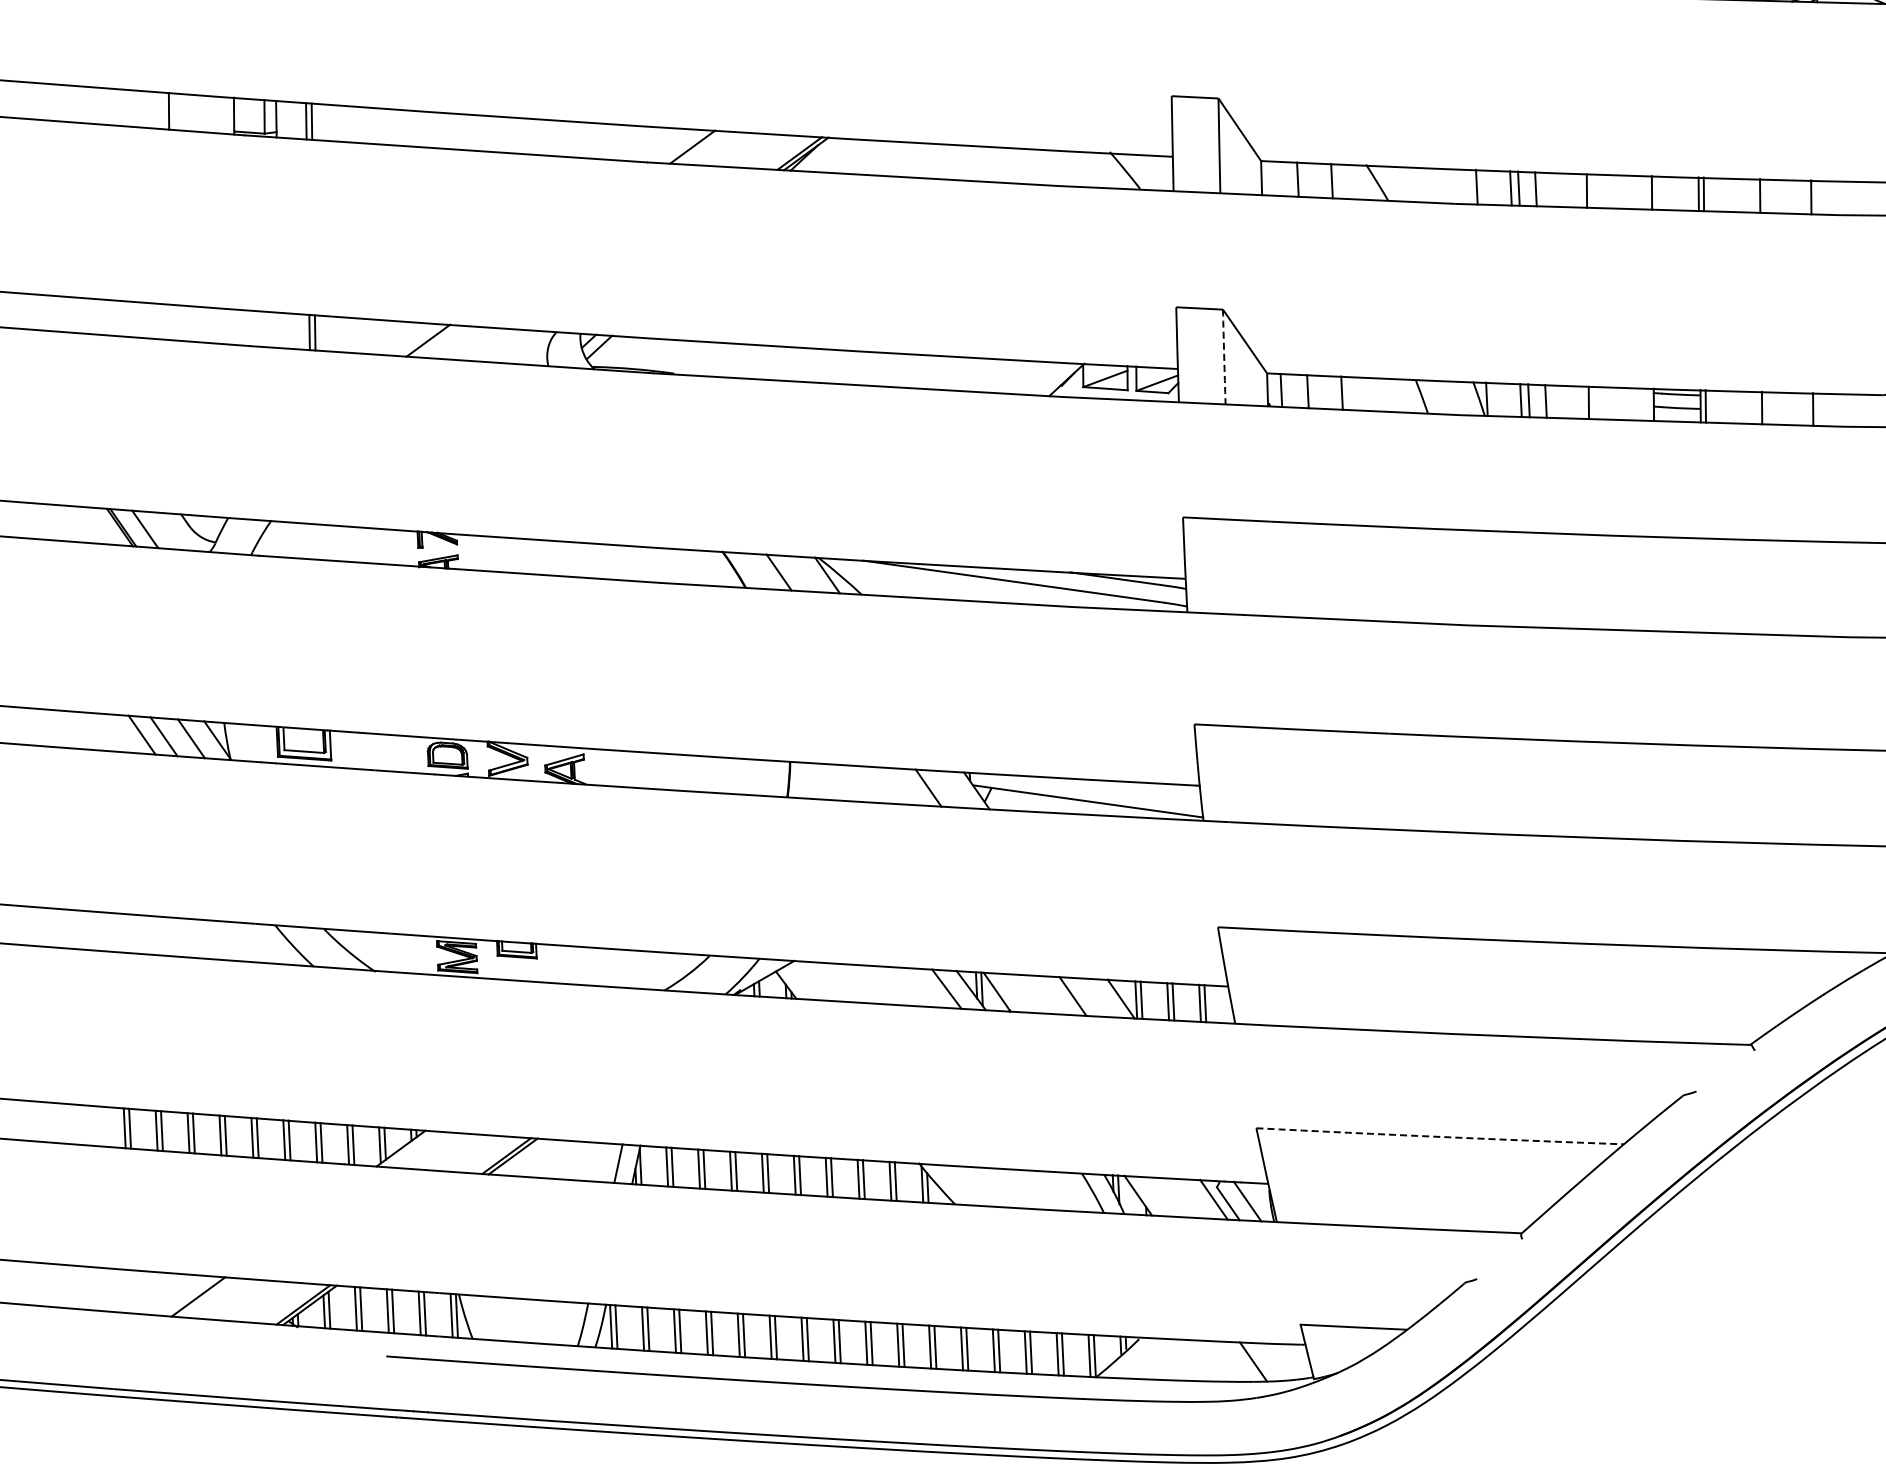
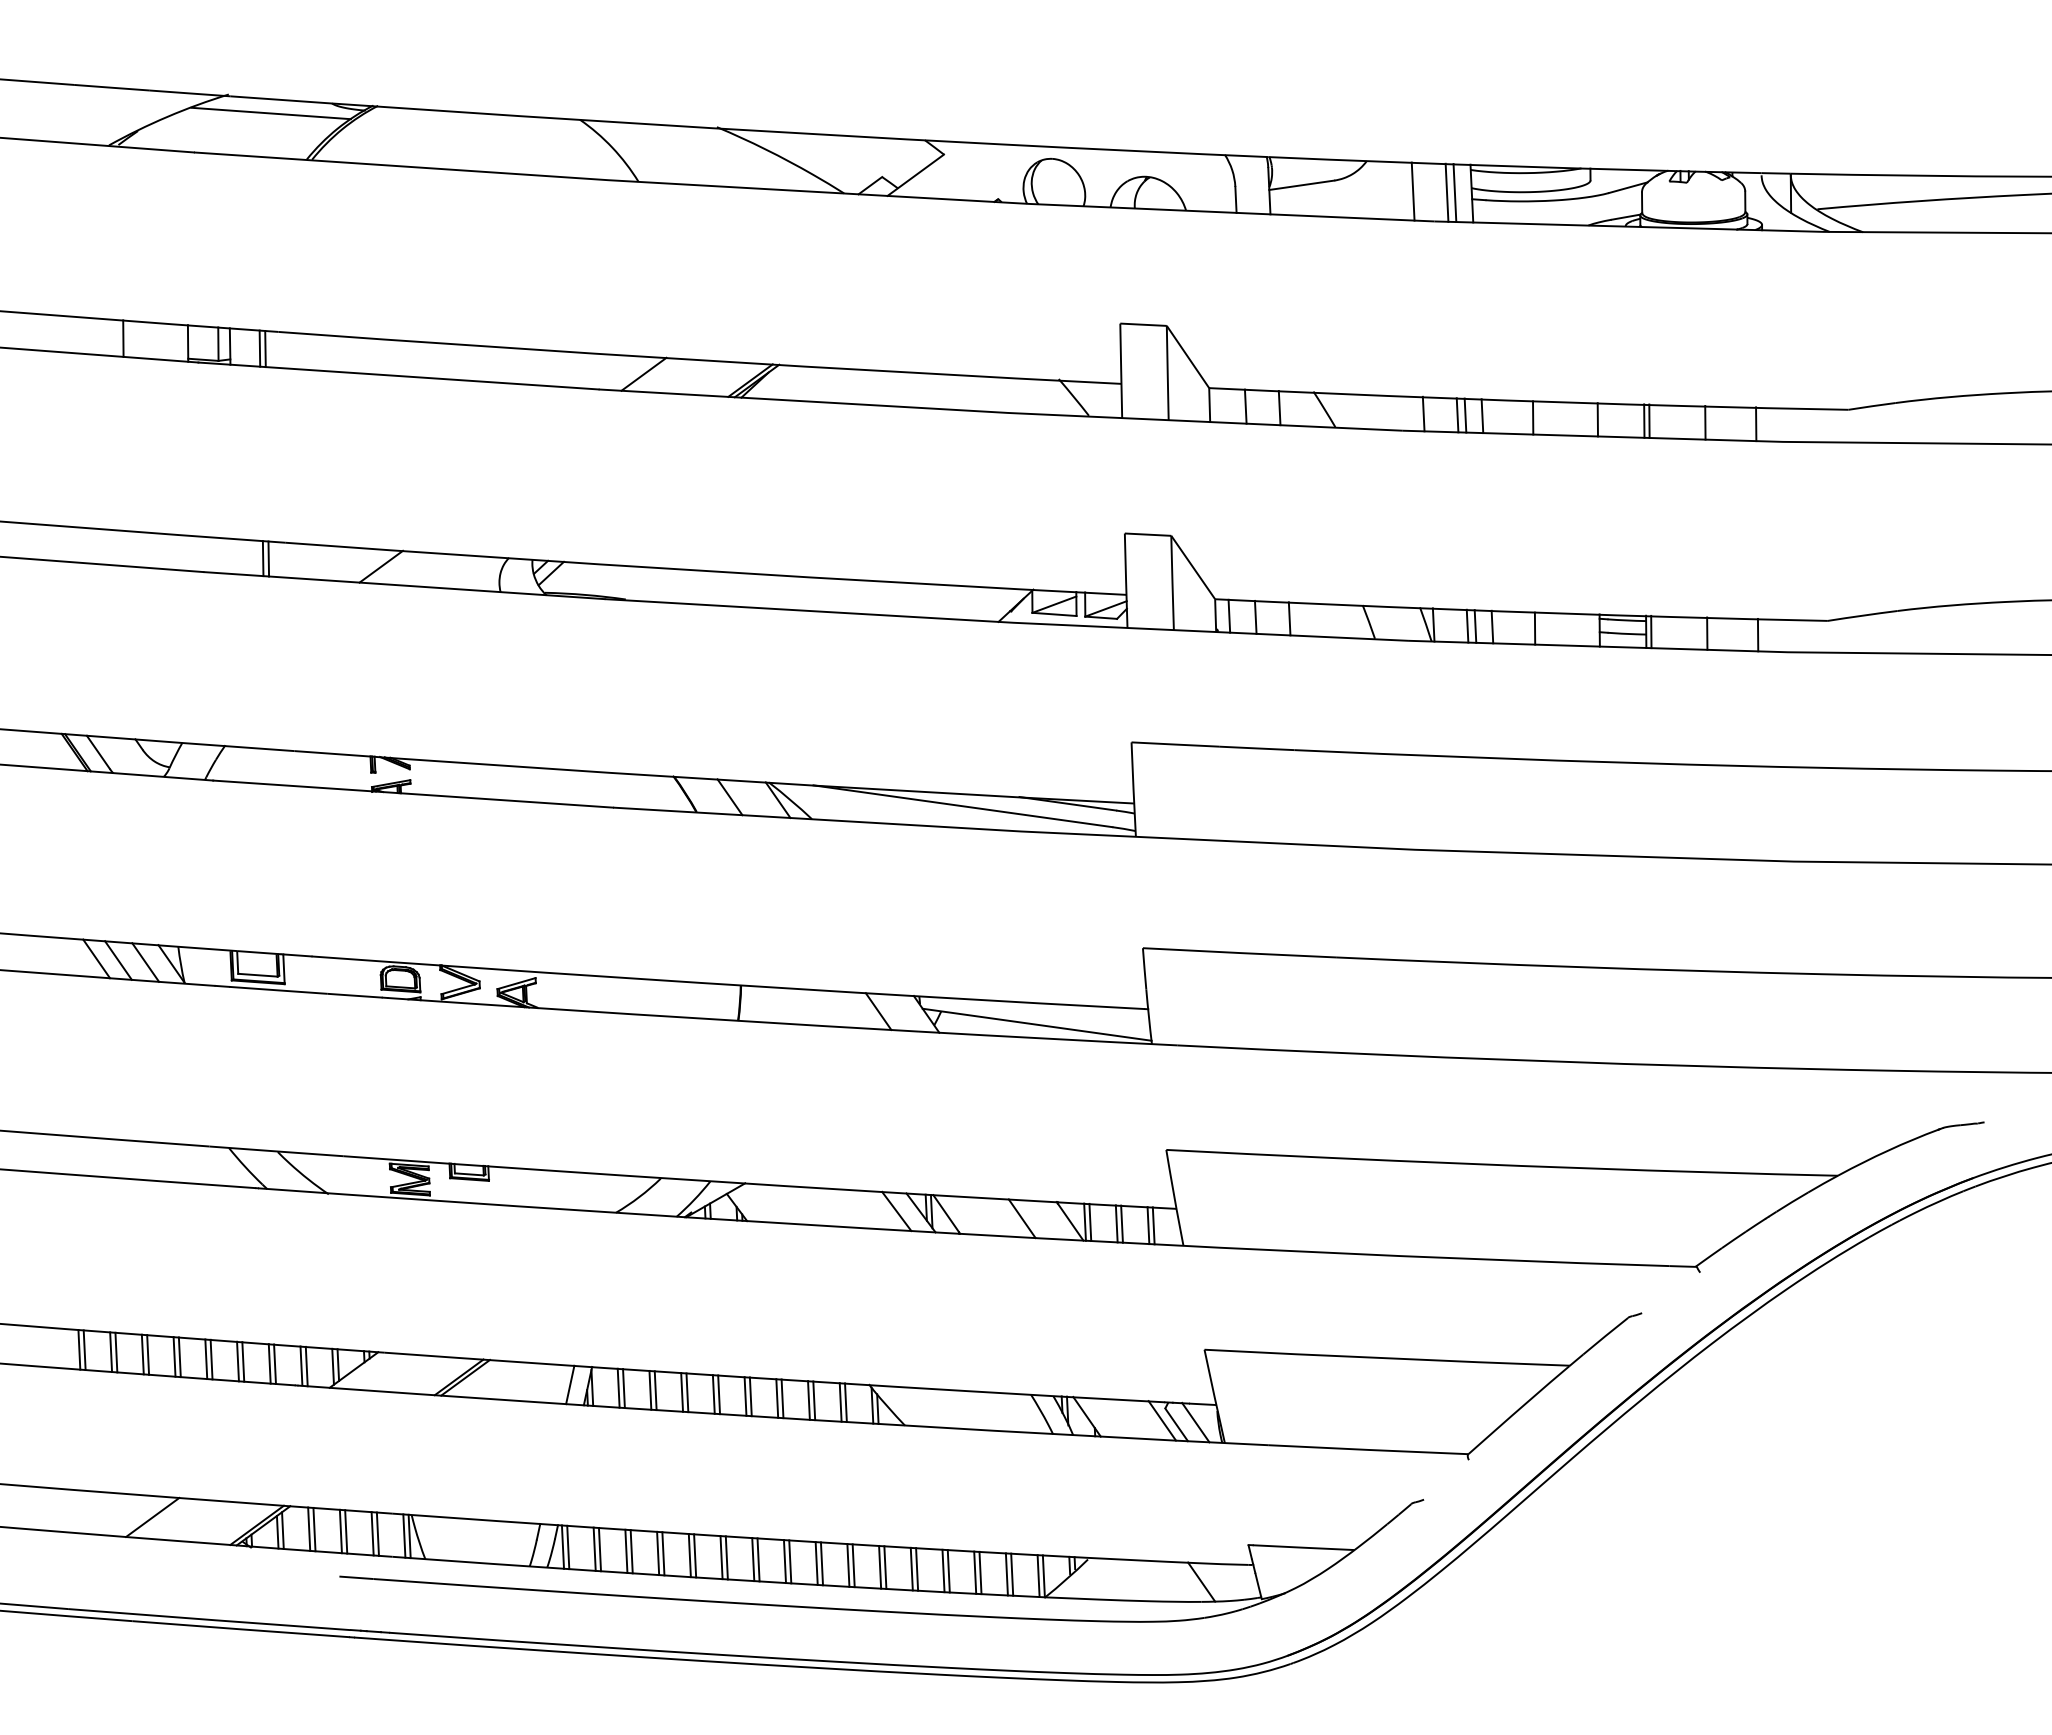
arc: (1224, 356) -> (1172, 582), dashed -> solid
arc: (1440, 1137) -> (1387, 1358), dashed -> solid

